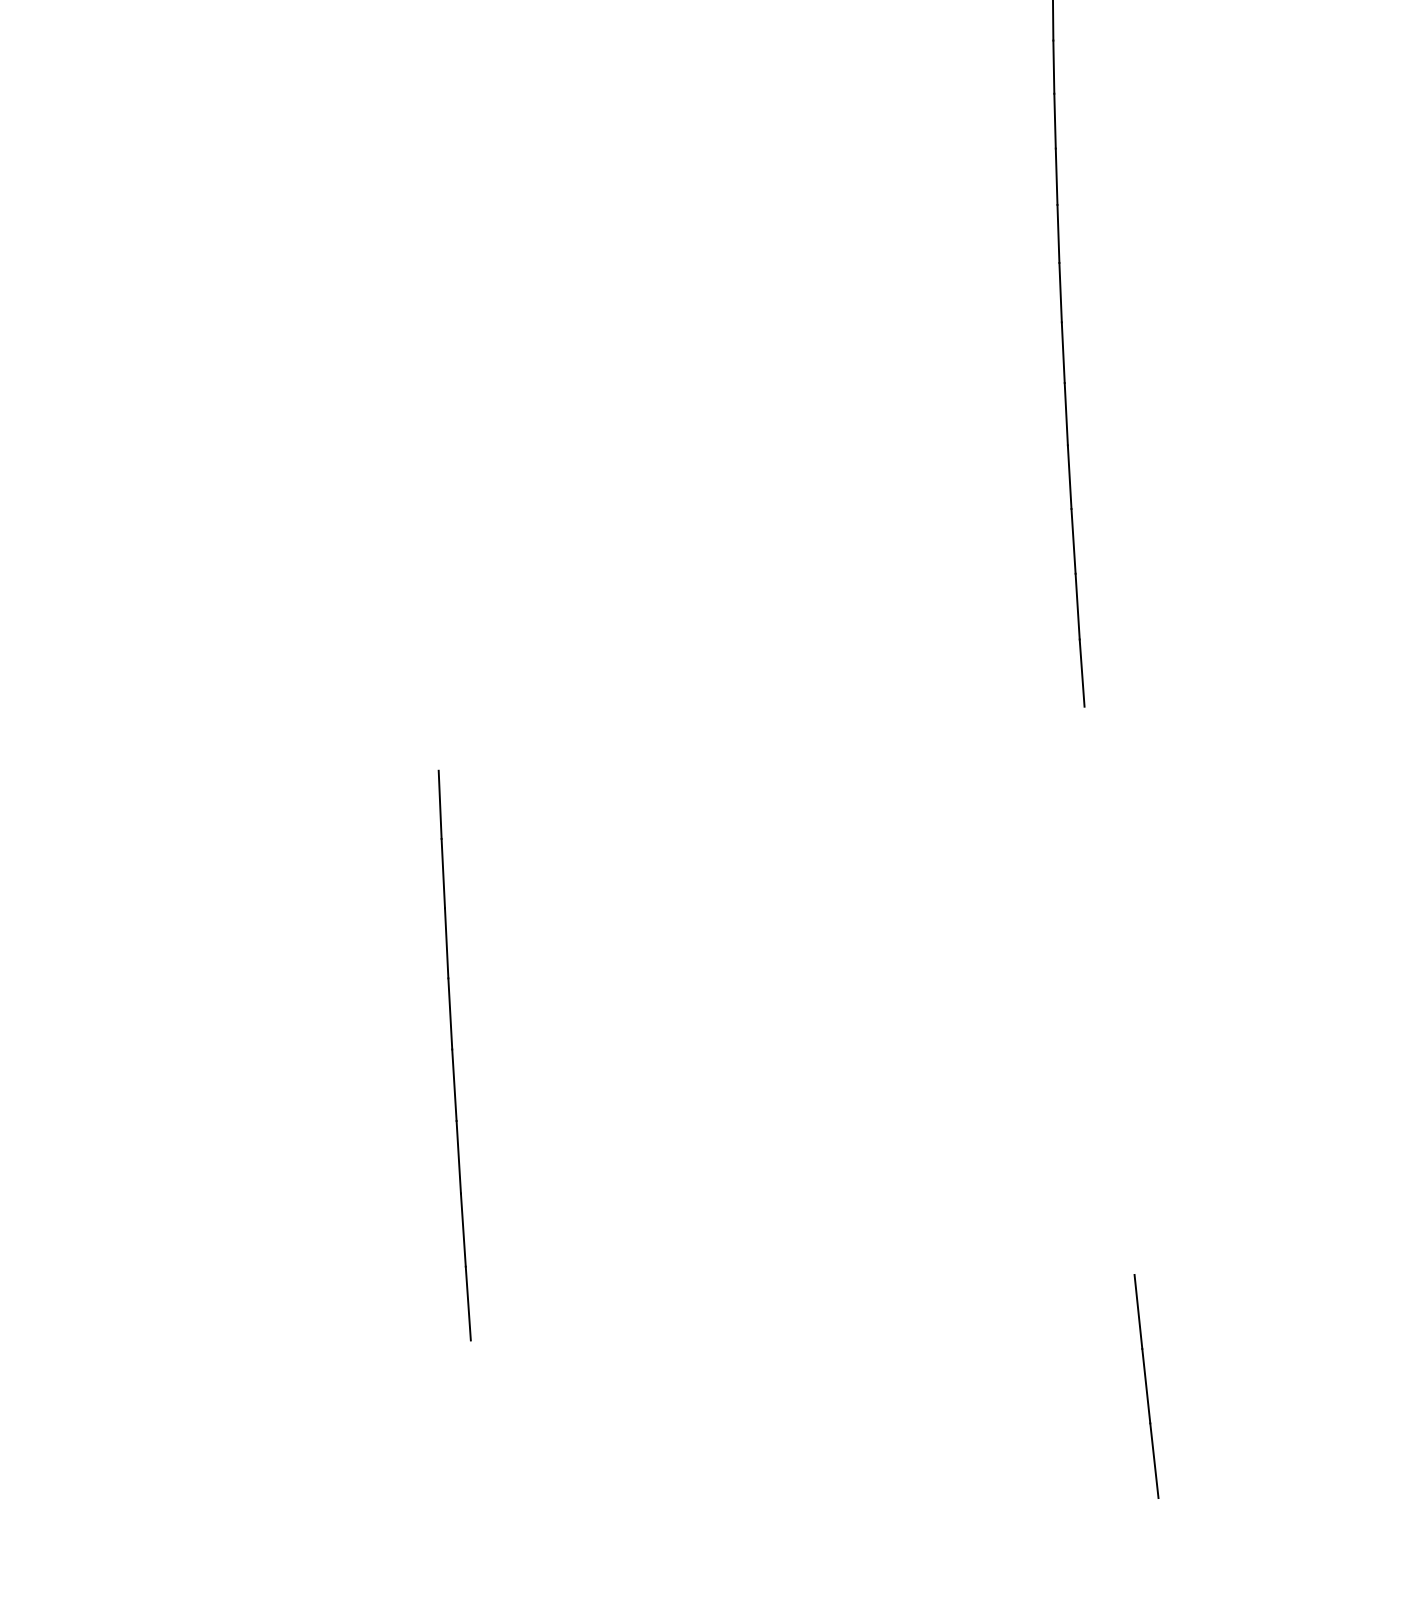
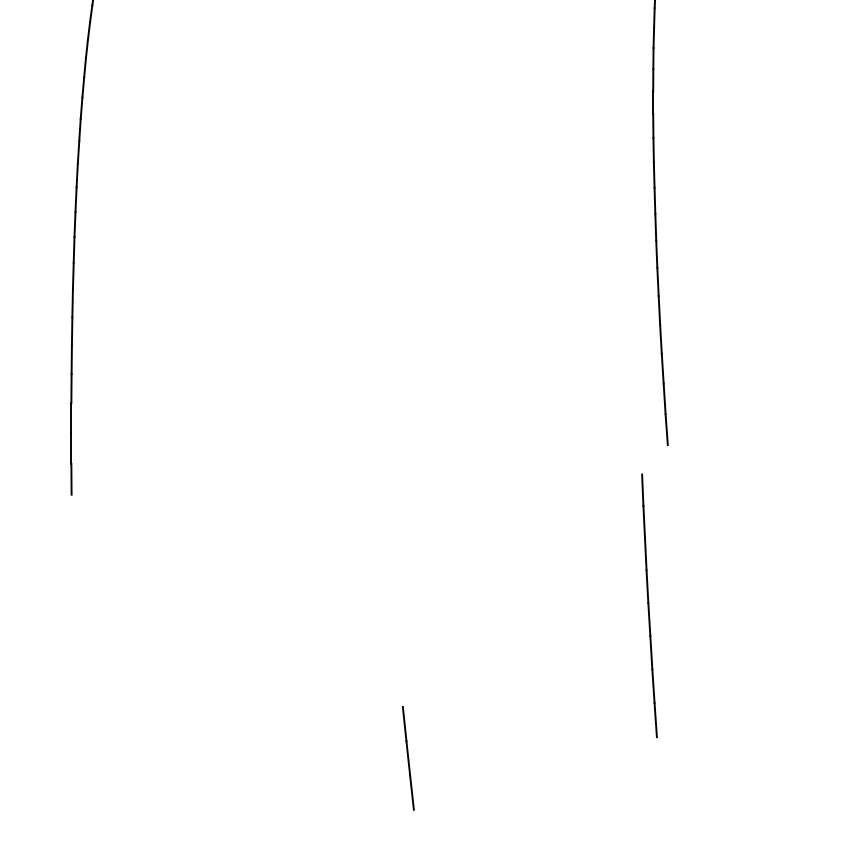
part: (454, 1054) -> (649, 605), moved
line: (1146, 1386) -> (408, 758), moved

